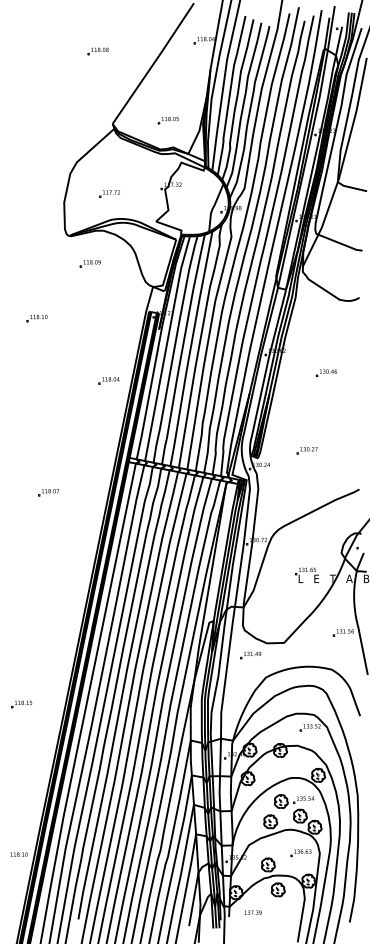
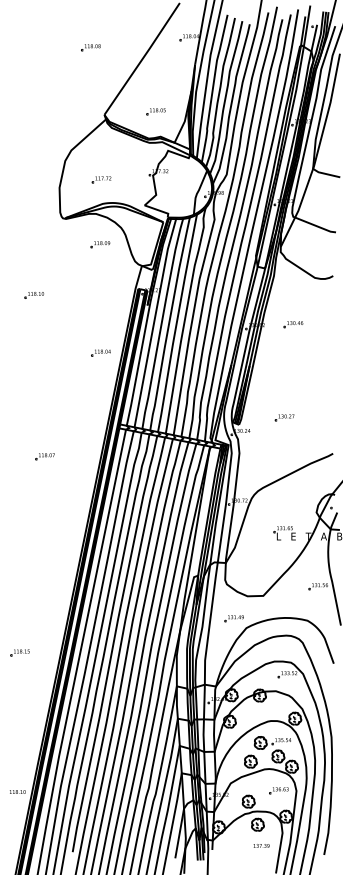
part: (89, 263) -> (99, 244), moved
part: (326, 373) -> (293, 324), moved
part: (250, 655) -> (234, 618), moved
text: (252, 912) -> (260, 845), moved

